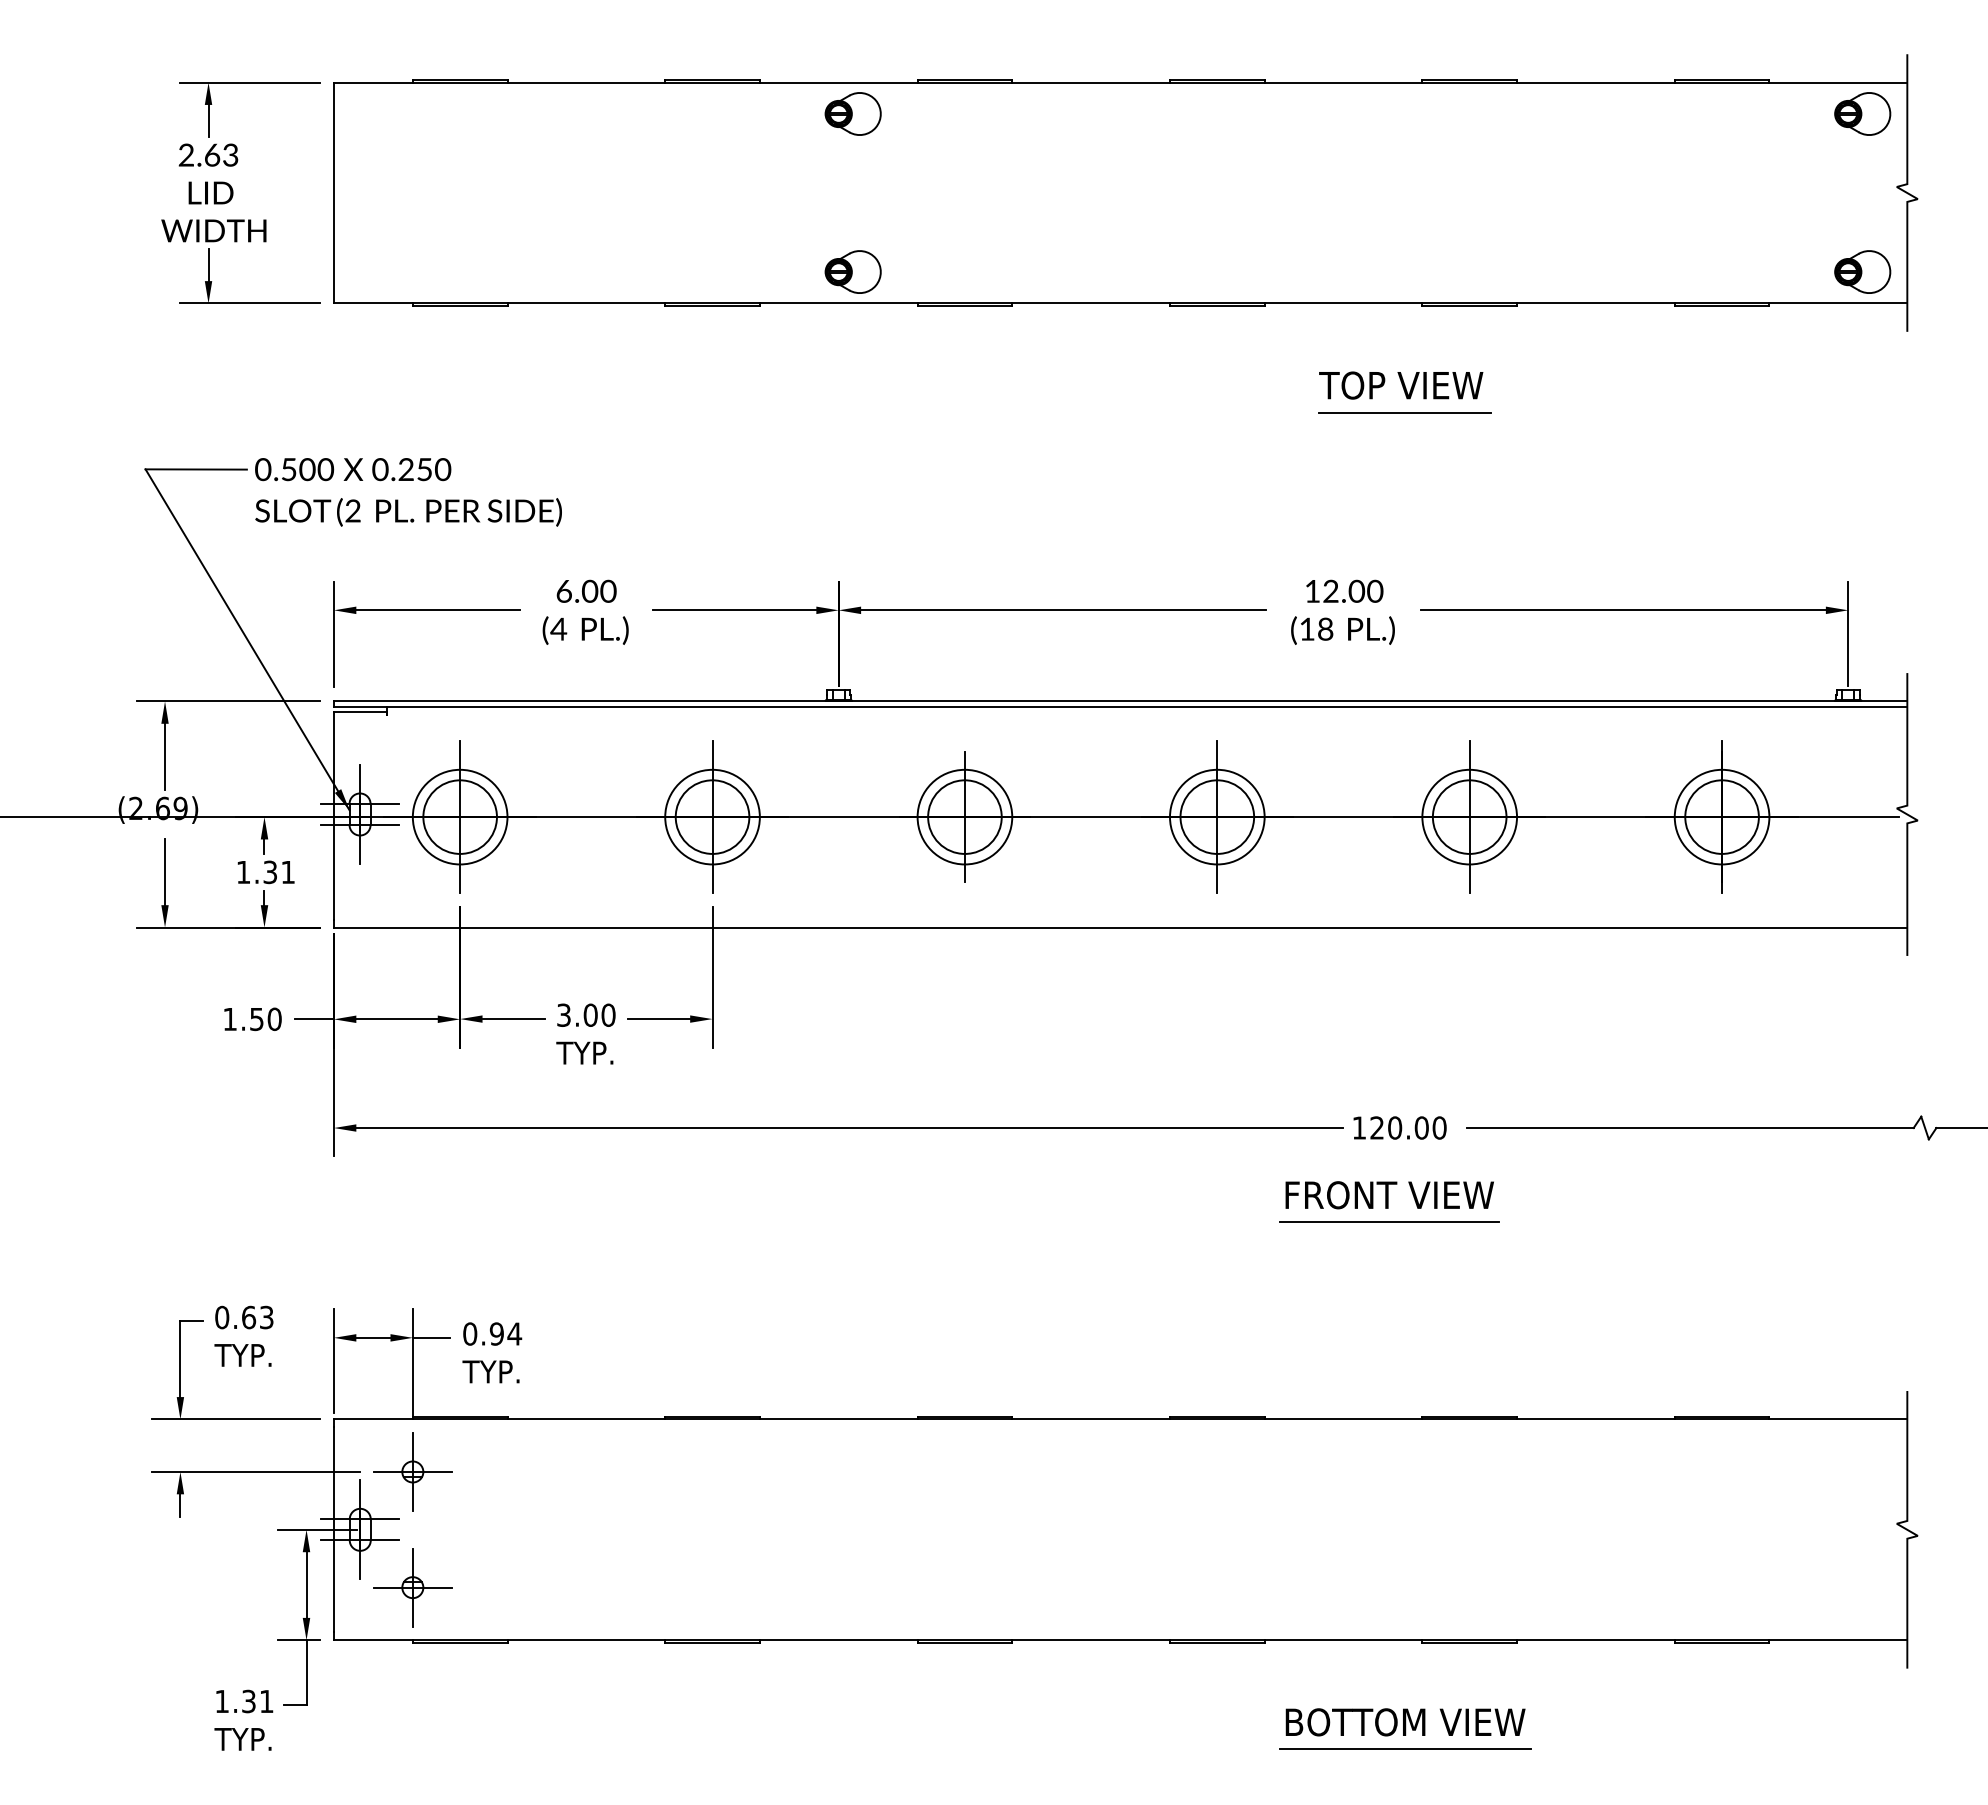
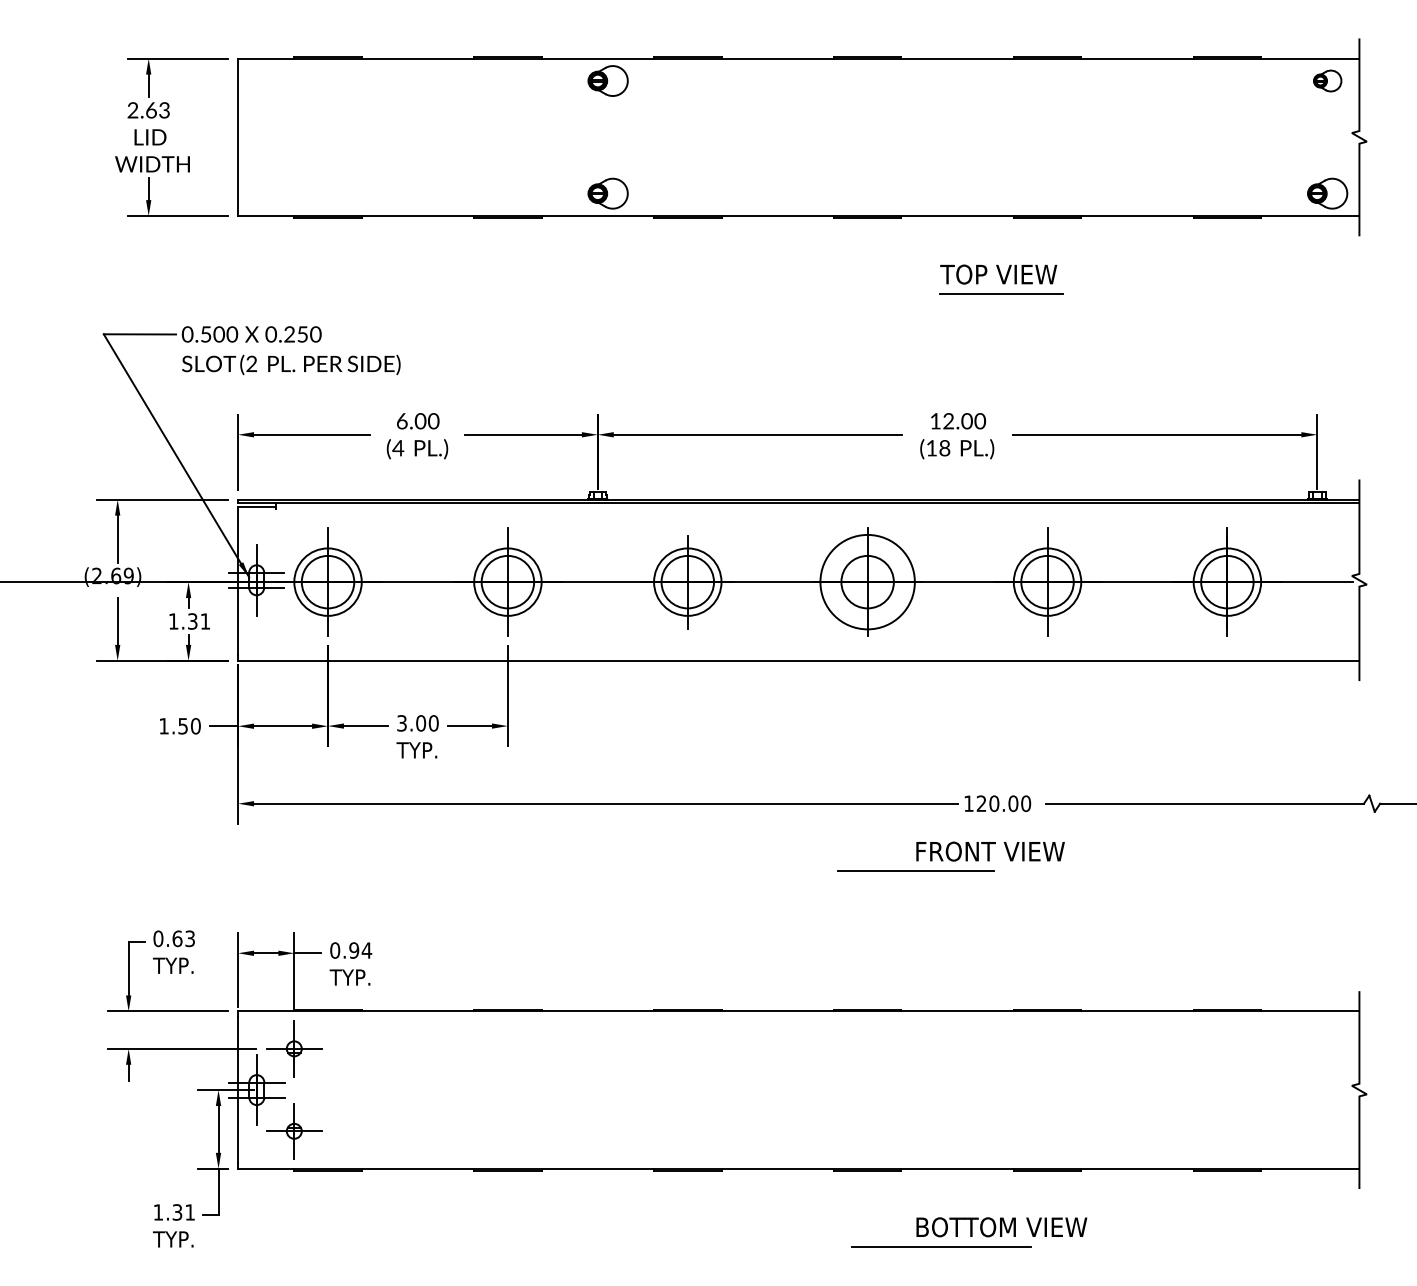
part: (1862, 113) -> (1327, 80), size x0.7
circle: (1217, 816) -> (867, 581), size x1.4
line: (1389, 1221) -> (916, 870), moved
line: (1405, 1748) -> (941, 1245), moved

